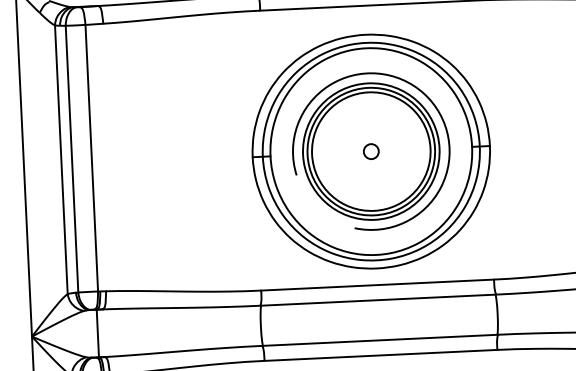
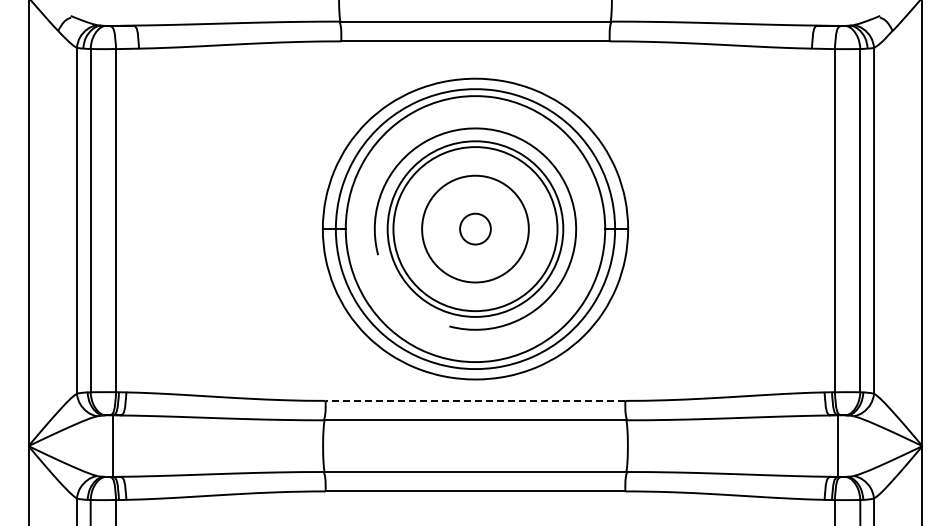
circle: (371, 151) -> (475, 228), size x0.7
circle: (371, 151) -> (475, 228), size x1.6
line: (377, 284) -> (475, 400), solid -> dashed

